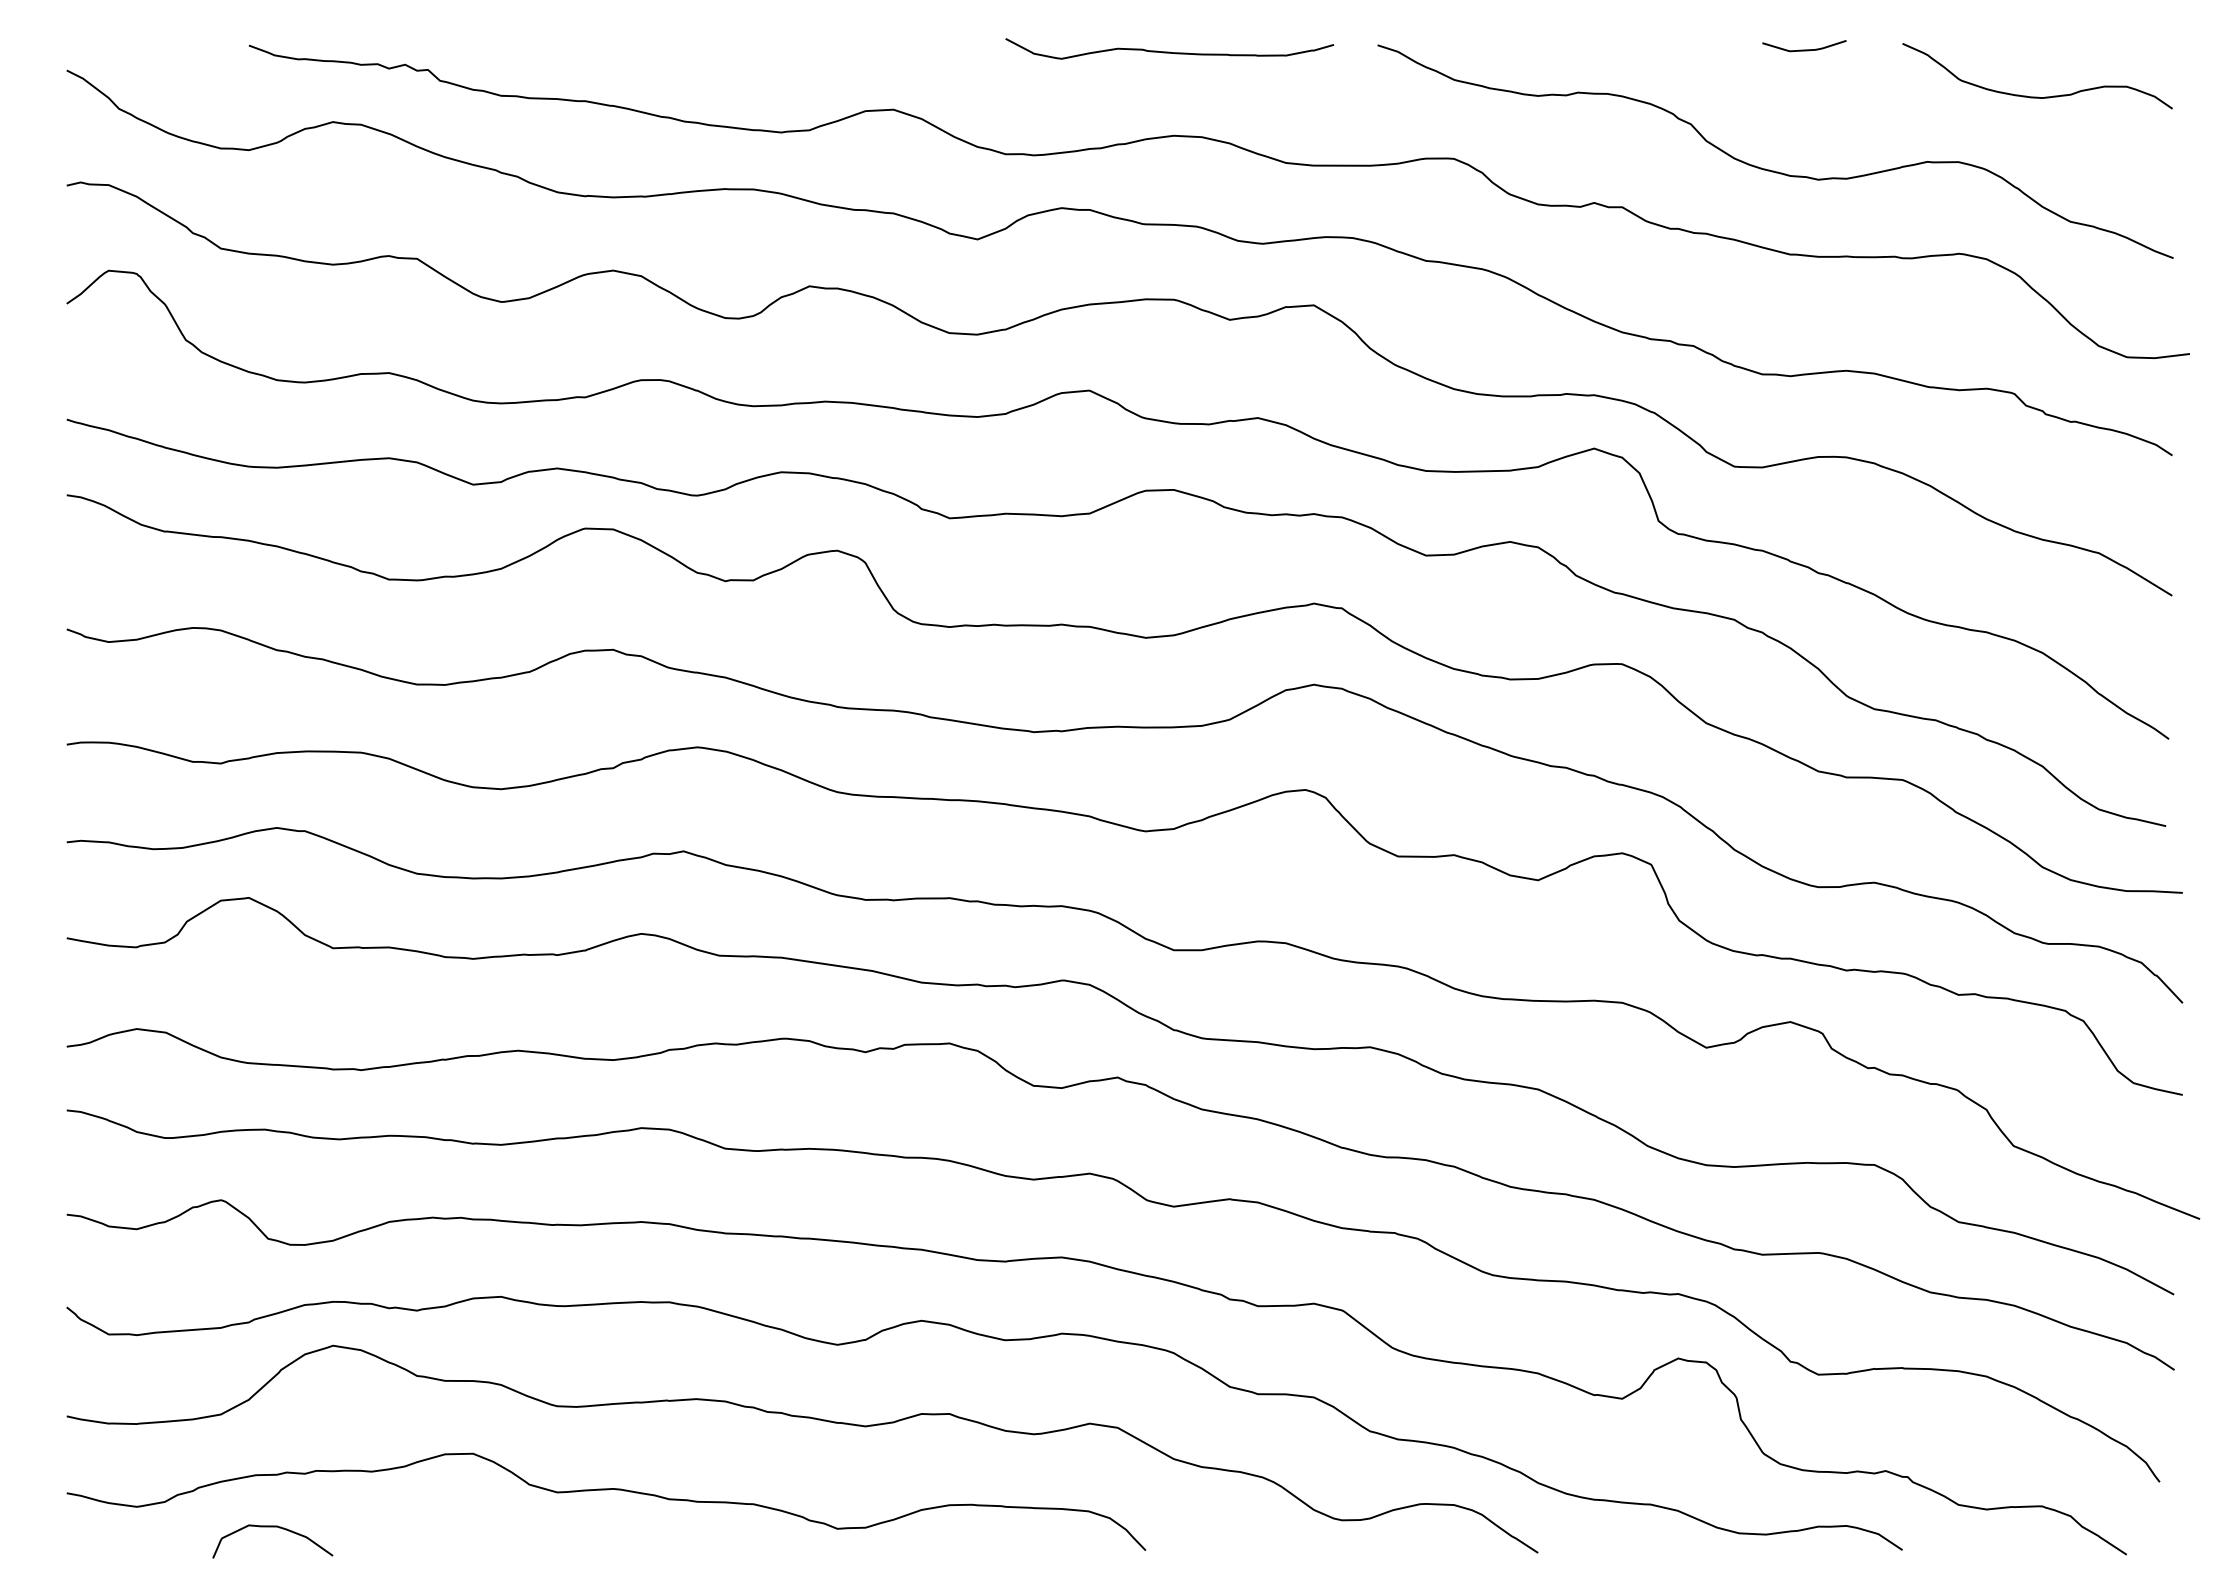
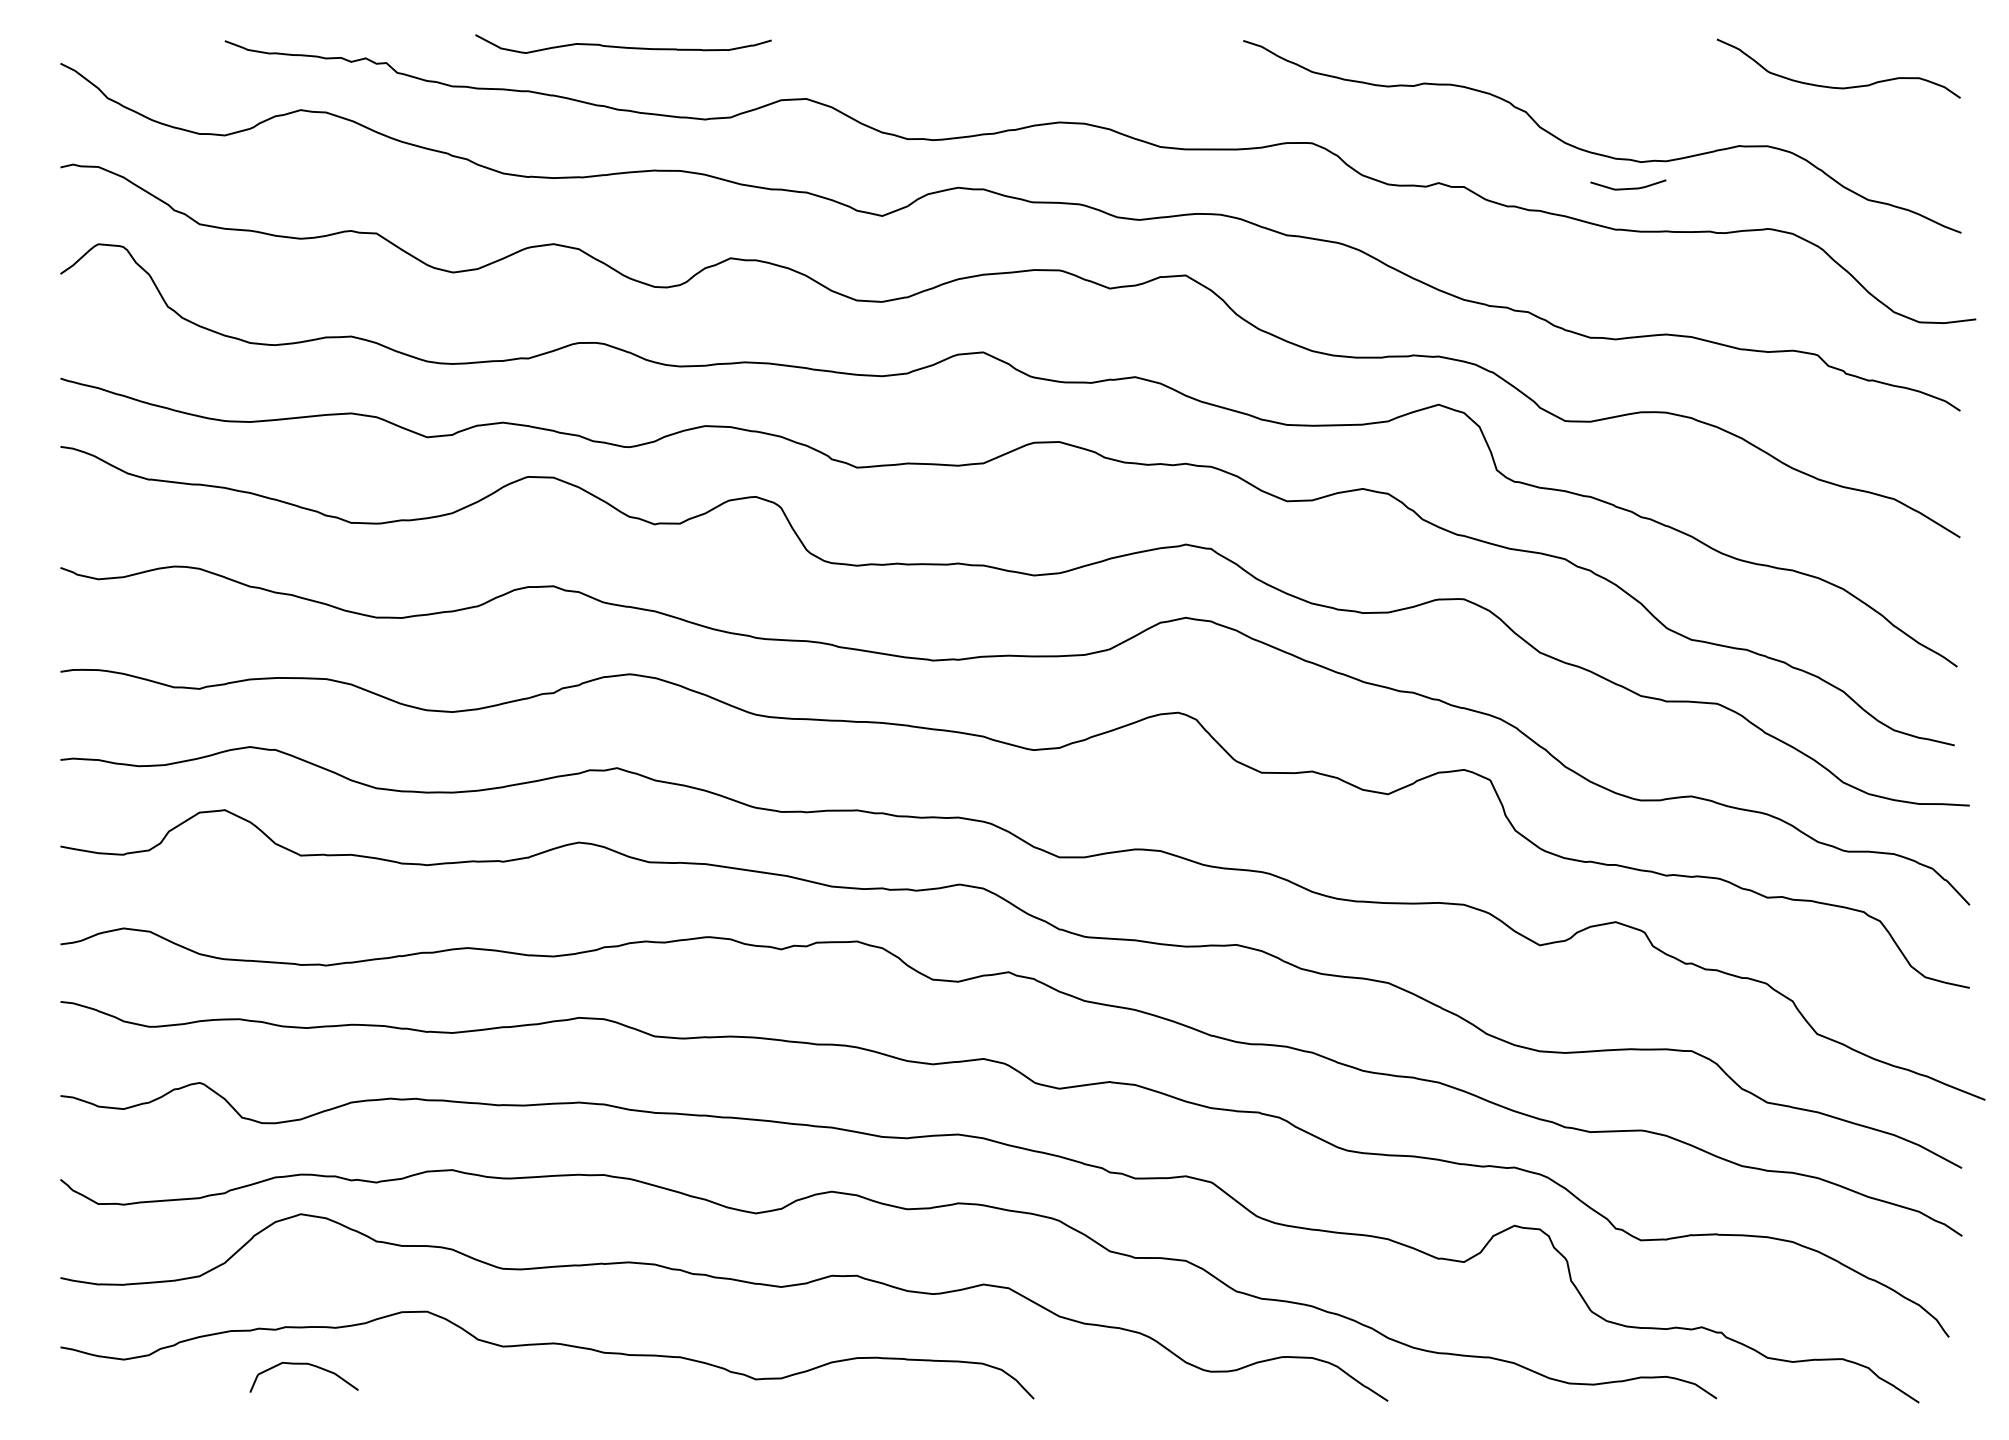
curve: (1804, 49) -> (1628, 188), moved
curve: (1169, 51) -> (623, 46), moved
curve: (272, 1527) -> (303, 1364), moved

